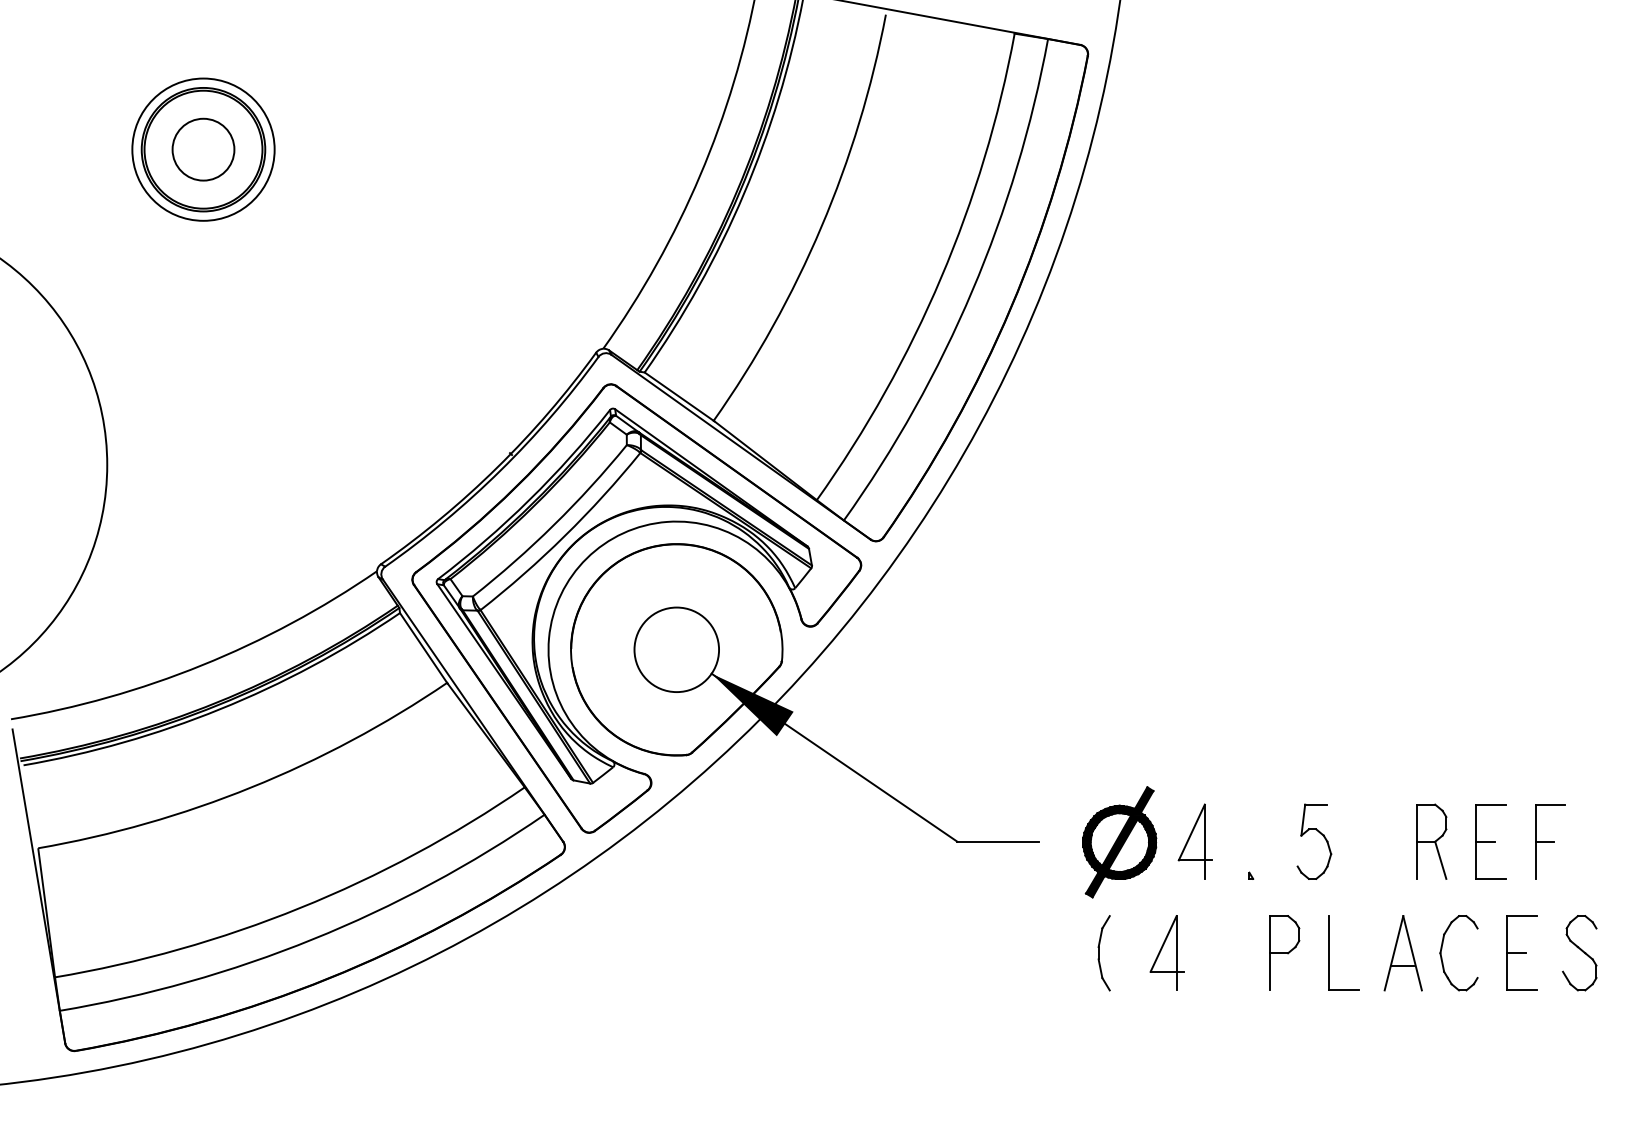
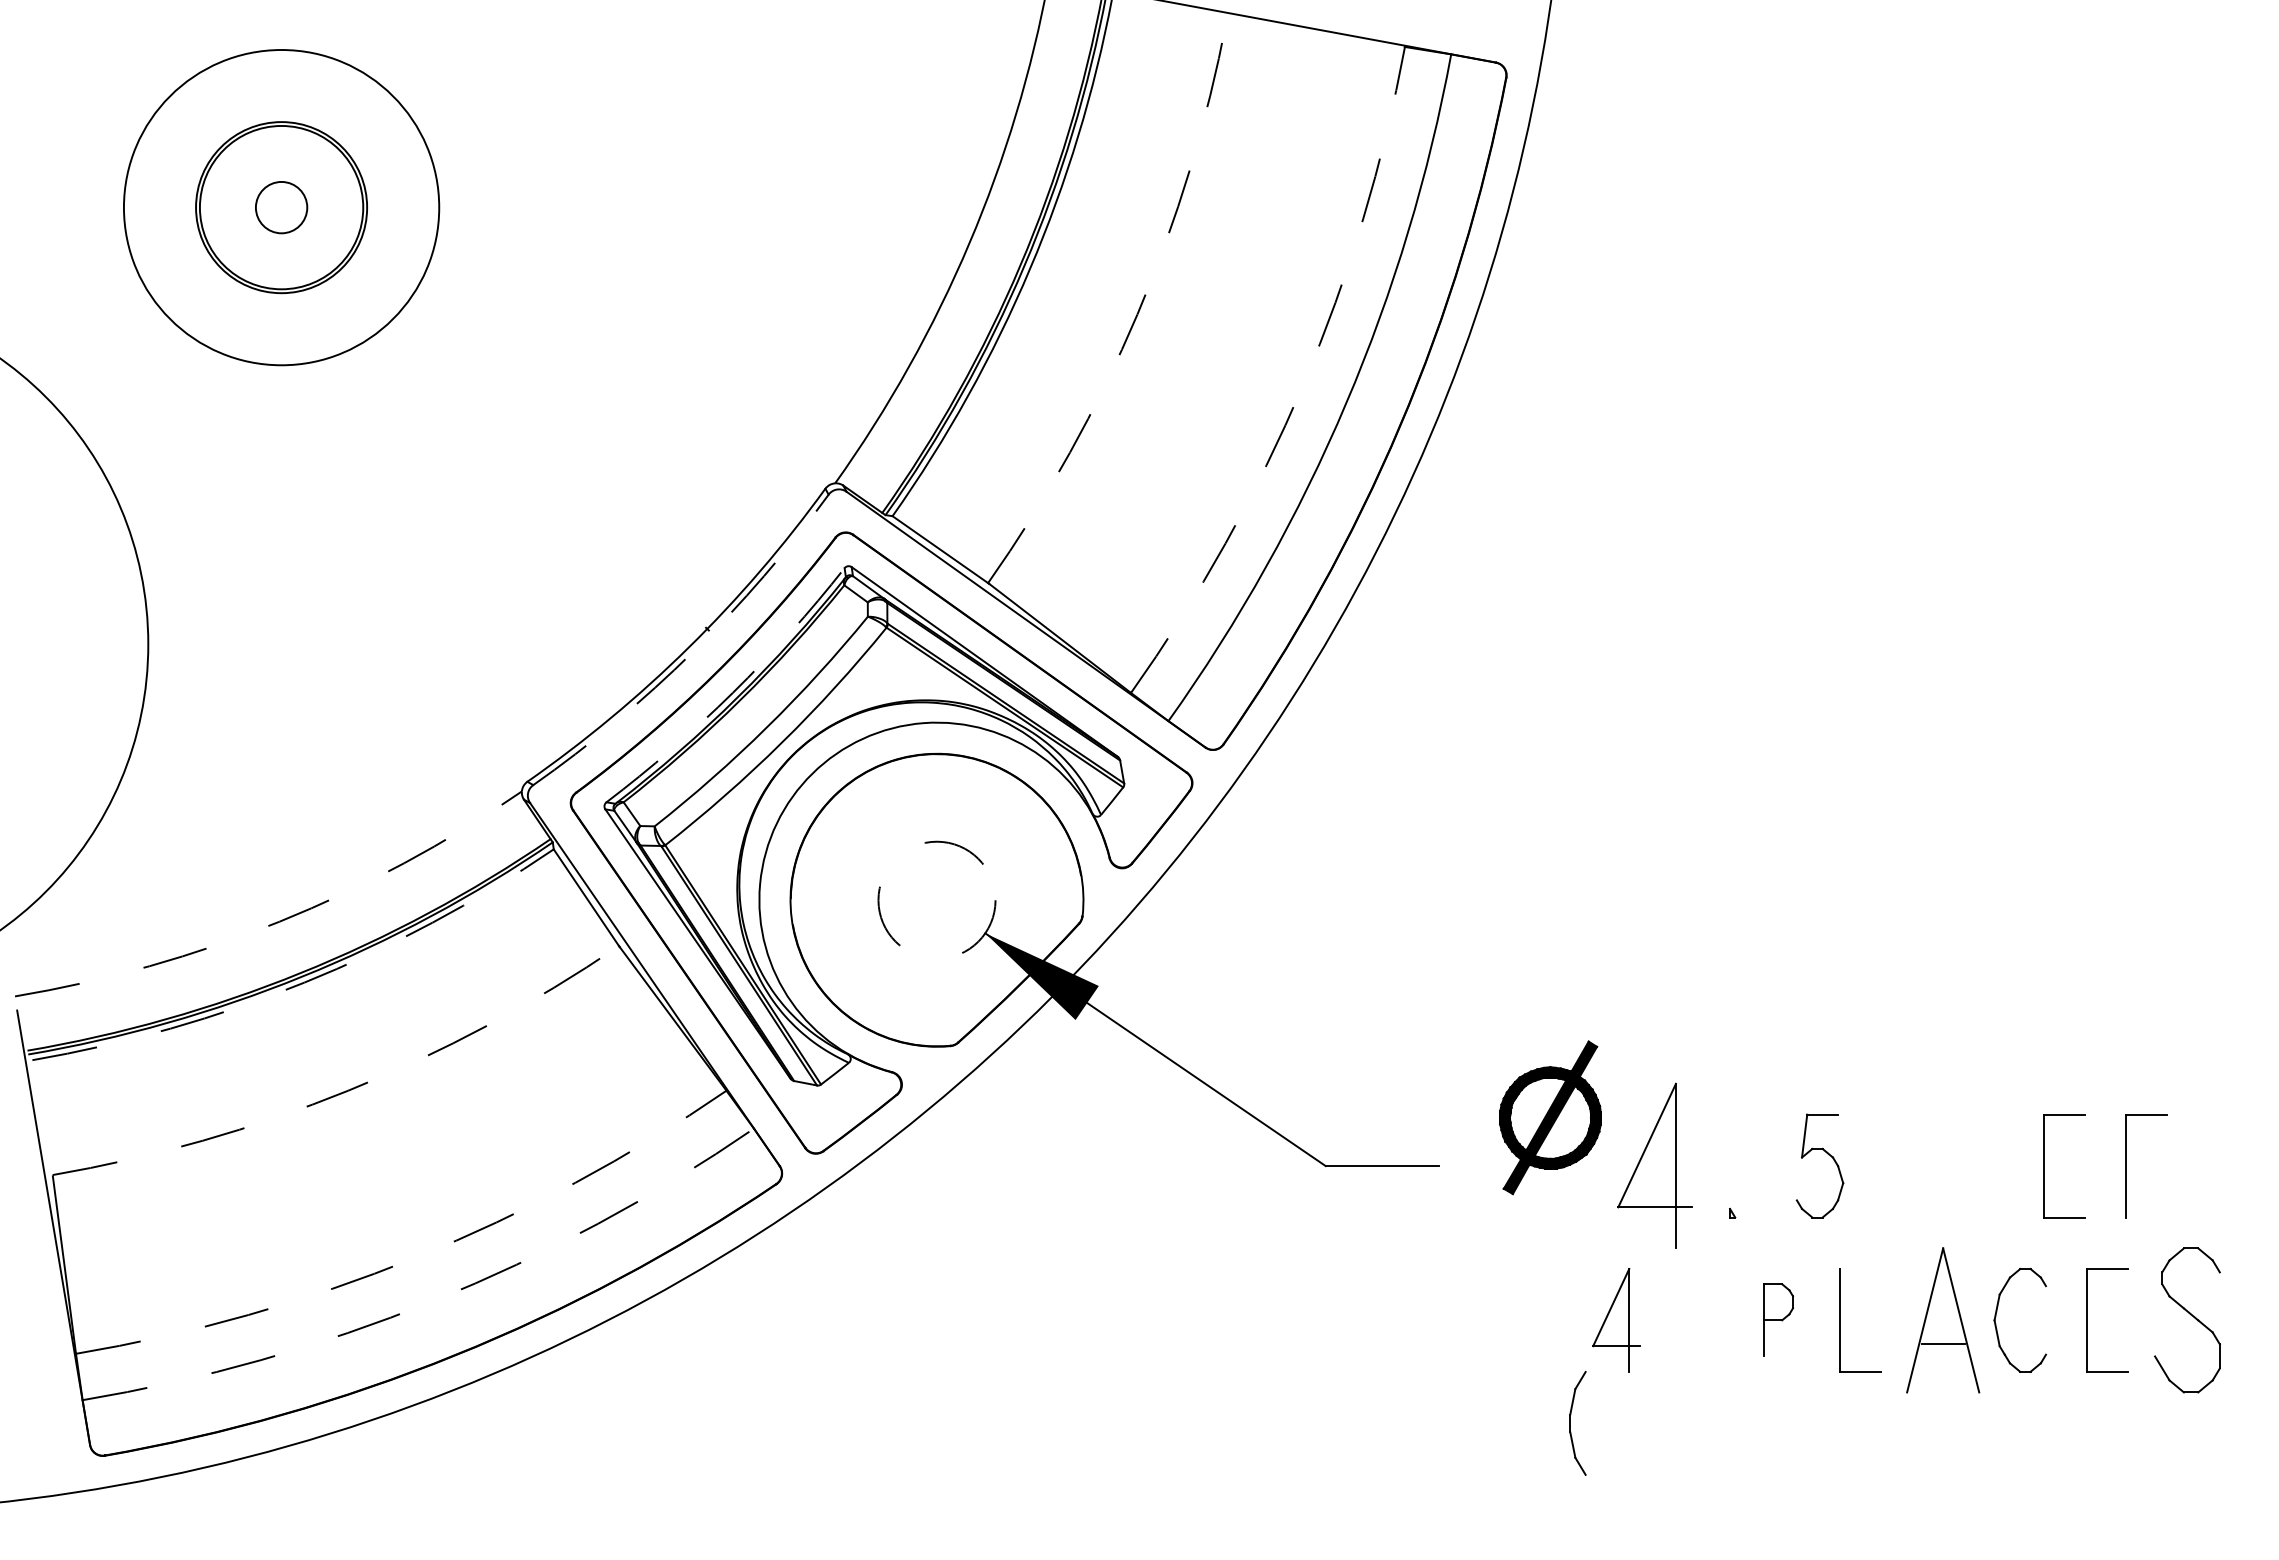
circle: (203, 149) -> (281, 207), size x0.6
circle: (203, 149) -> (281, 207), size x1.6
arc: (821, 226) -> (1137, 314), solid -> dashed
arc: (941, 277) -> (1303, 384), solid -> dashed
arc: (500, 470) -> (692, 652), solid -> dashed
arc: (529, 499) -> (732, 692), solid -> dashed
circle: (676, 649) -> (936, 899), solid -> dashed
arc: (201, 665) -> (279, 921), solid -> dashed
arc: (220, 709) -> (304, 982), solid -> dashed
arc: (251, 787) -> (348, 1090), solid -> dashed
part: (1195, 841) -> (1655, 1165), size x1.6
part: (1431, 841) -> (1982, 1165), removed
part: (1119, 842) -> (1550, 1117), moved
line: (1485, 842) -> (2056, 1166), removed
line: (1544, 842) -> (2138, 1166), removed
arc: (300, 907) -> (415, 1257), solid -> dashed
arc: (313, 939) -> (433, 1301), solid -> dashed
part: (1284, 952) -> (1778, 1319), size x0.7
part: (1098, 953) -> (1570, 1423), moved
part: (1402, 953) -> (1942, 1320), size x1.4
line: (1516, 953) -> (2099, 1320), removed
part: (1579, 953) -> (2187, 1320), size x1.4

